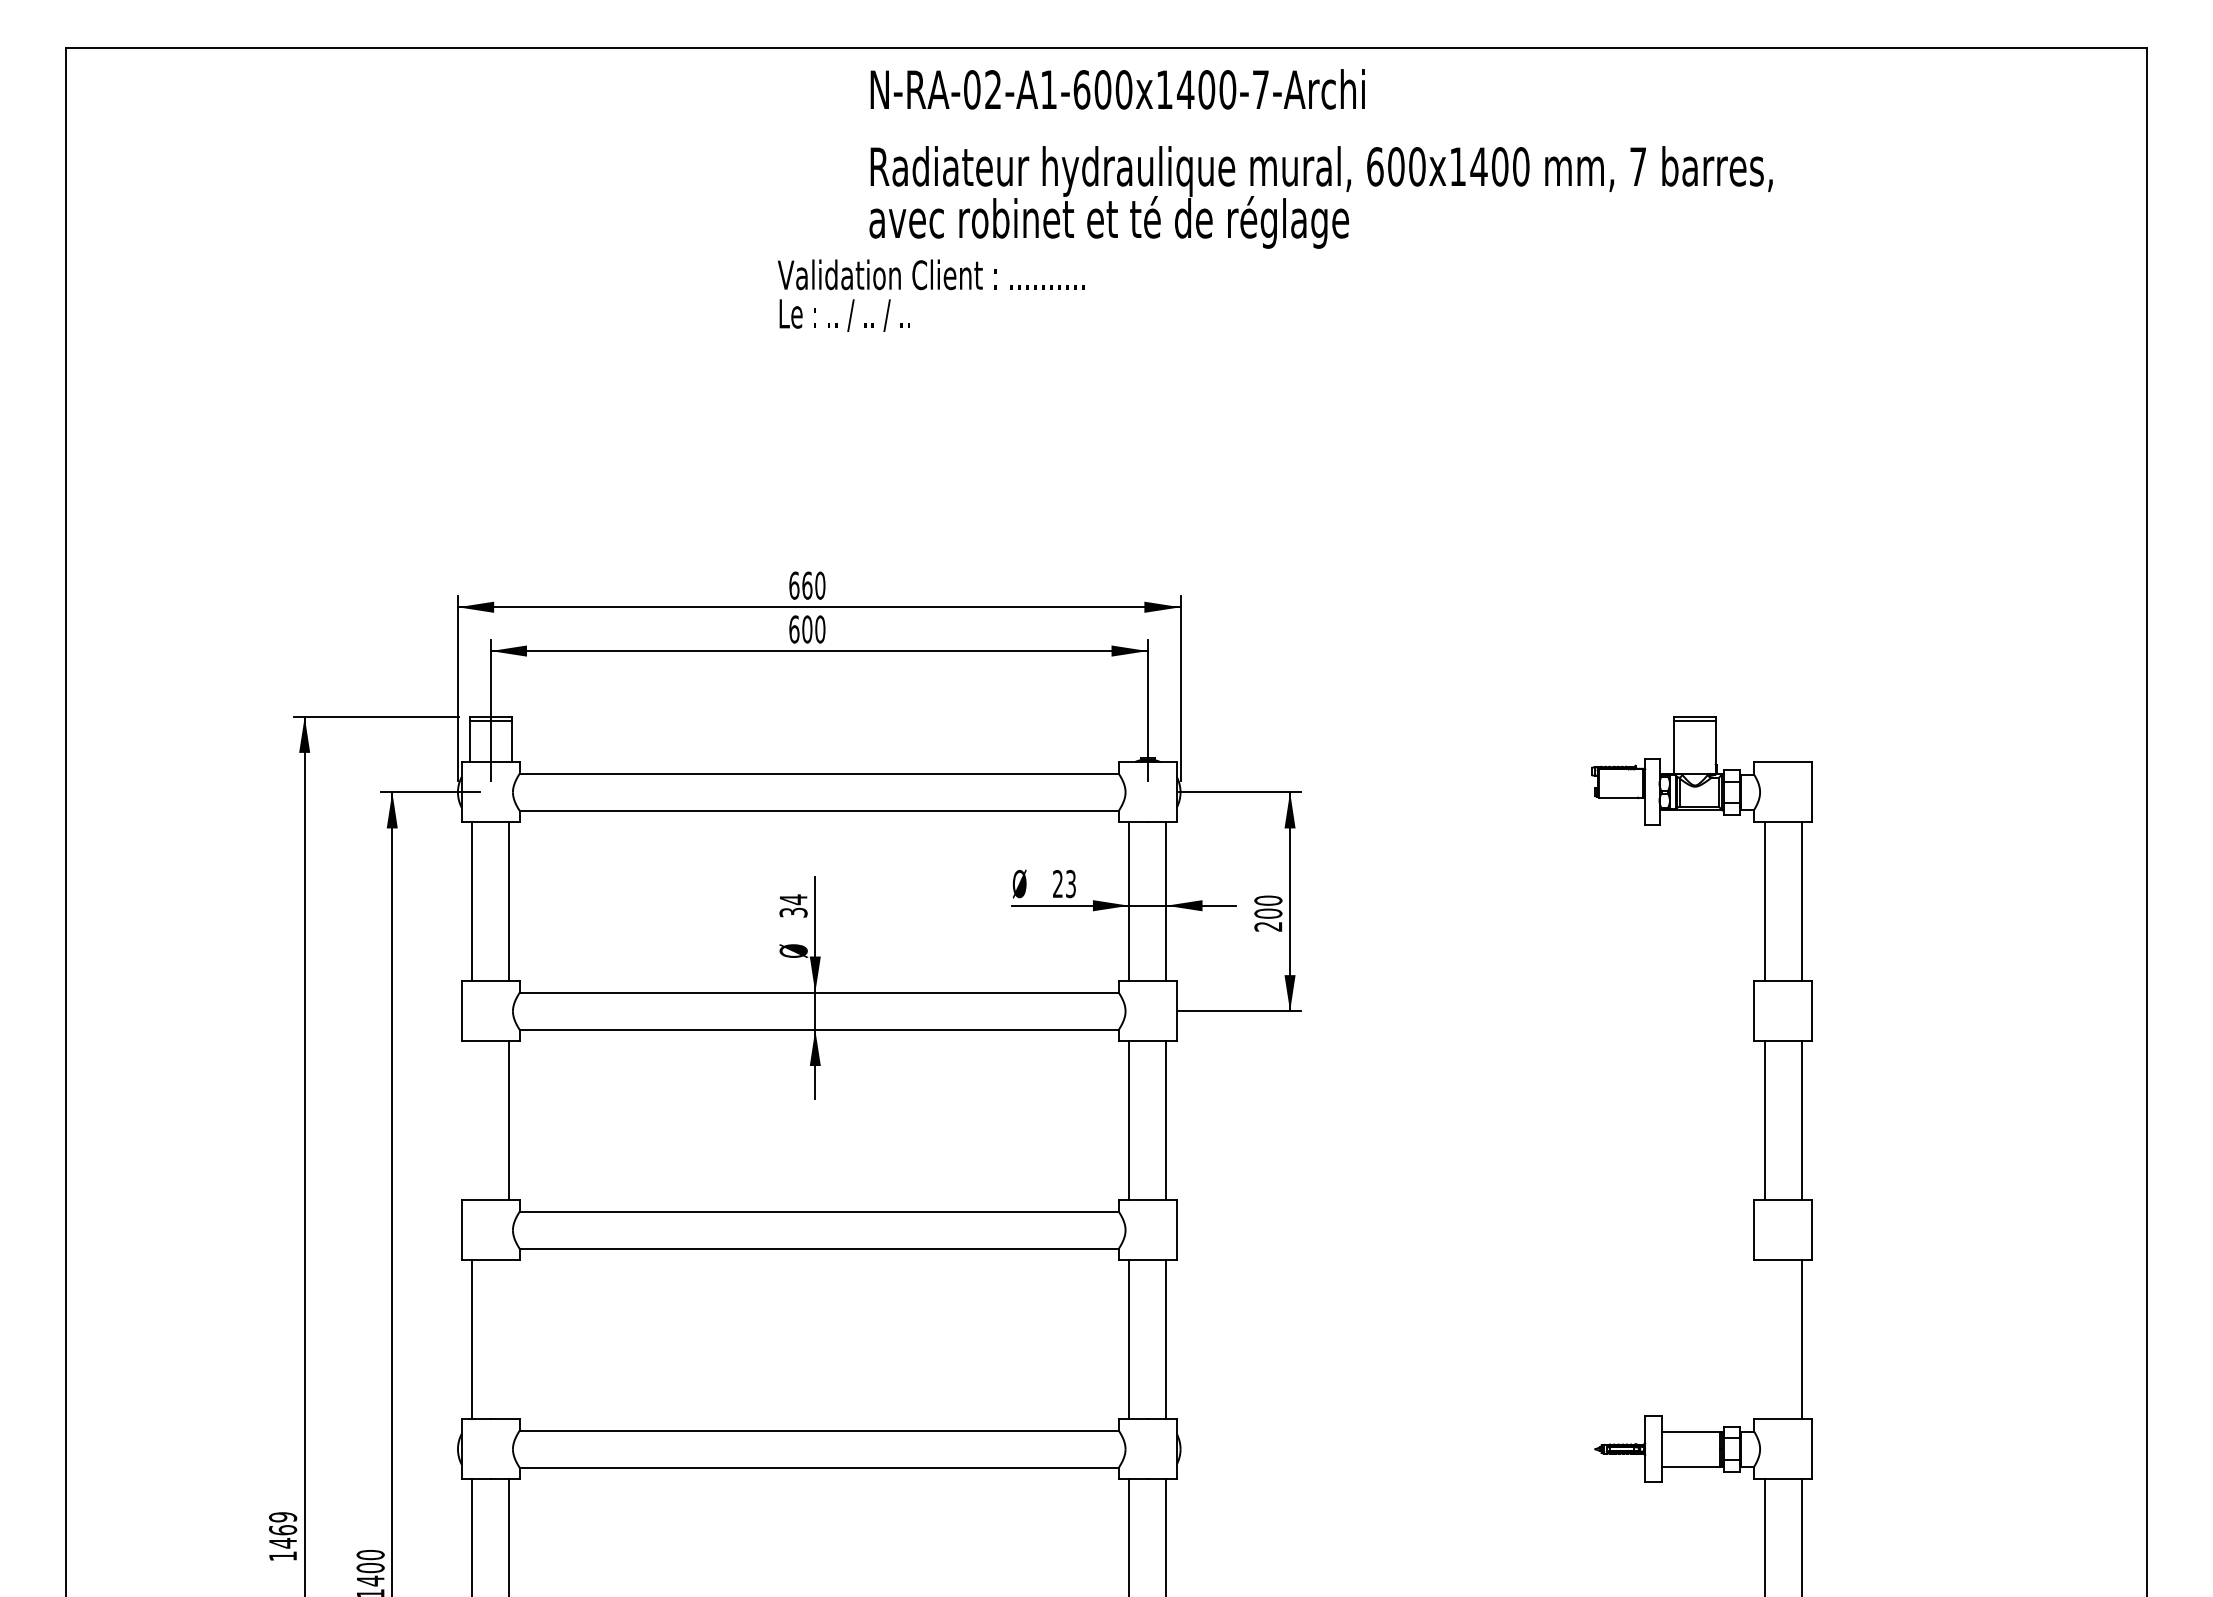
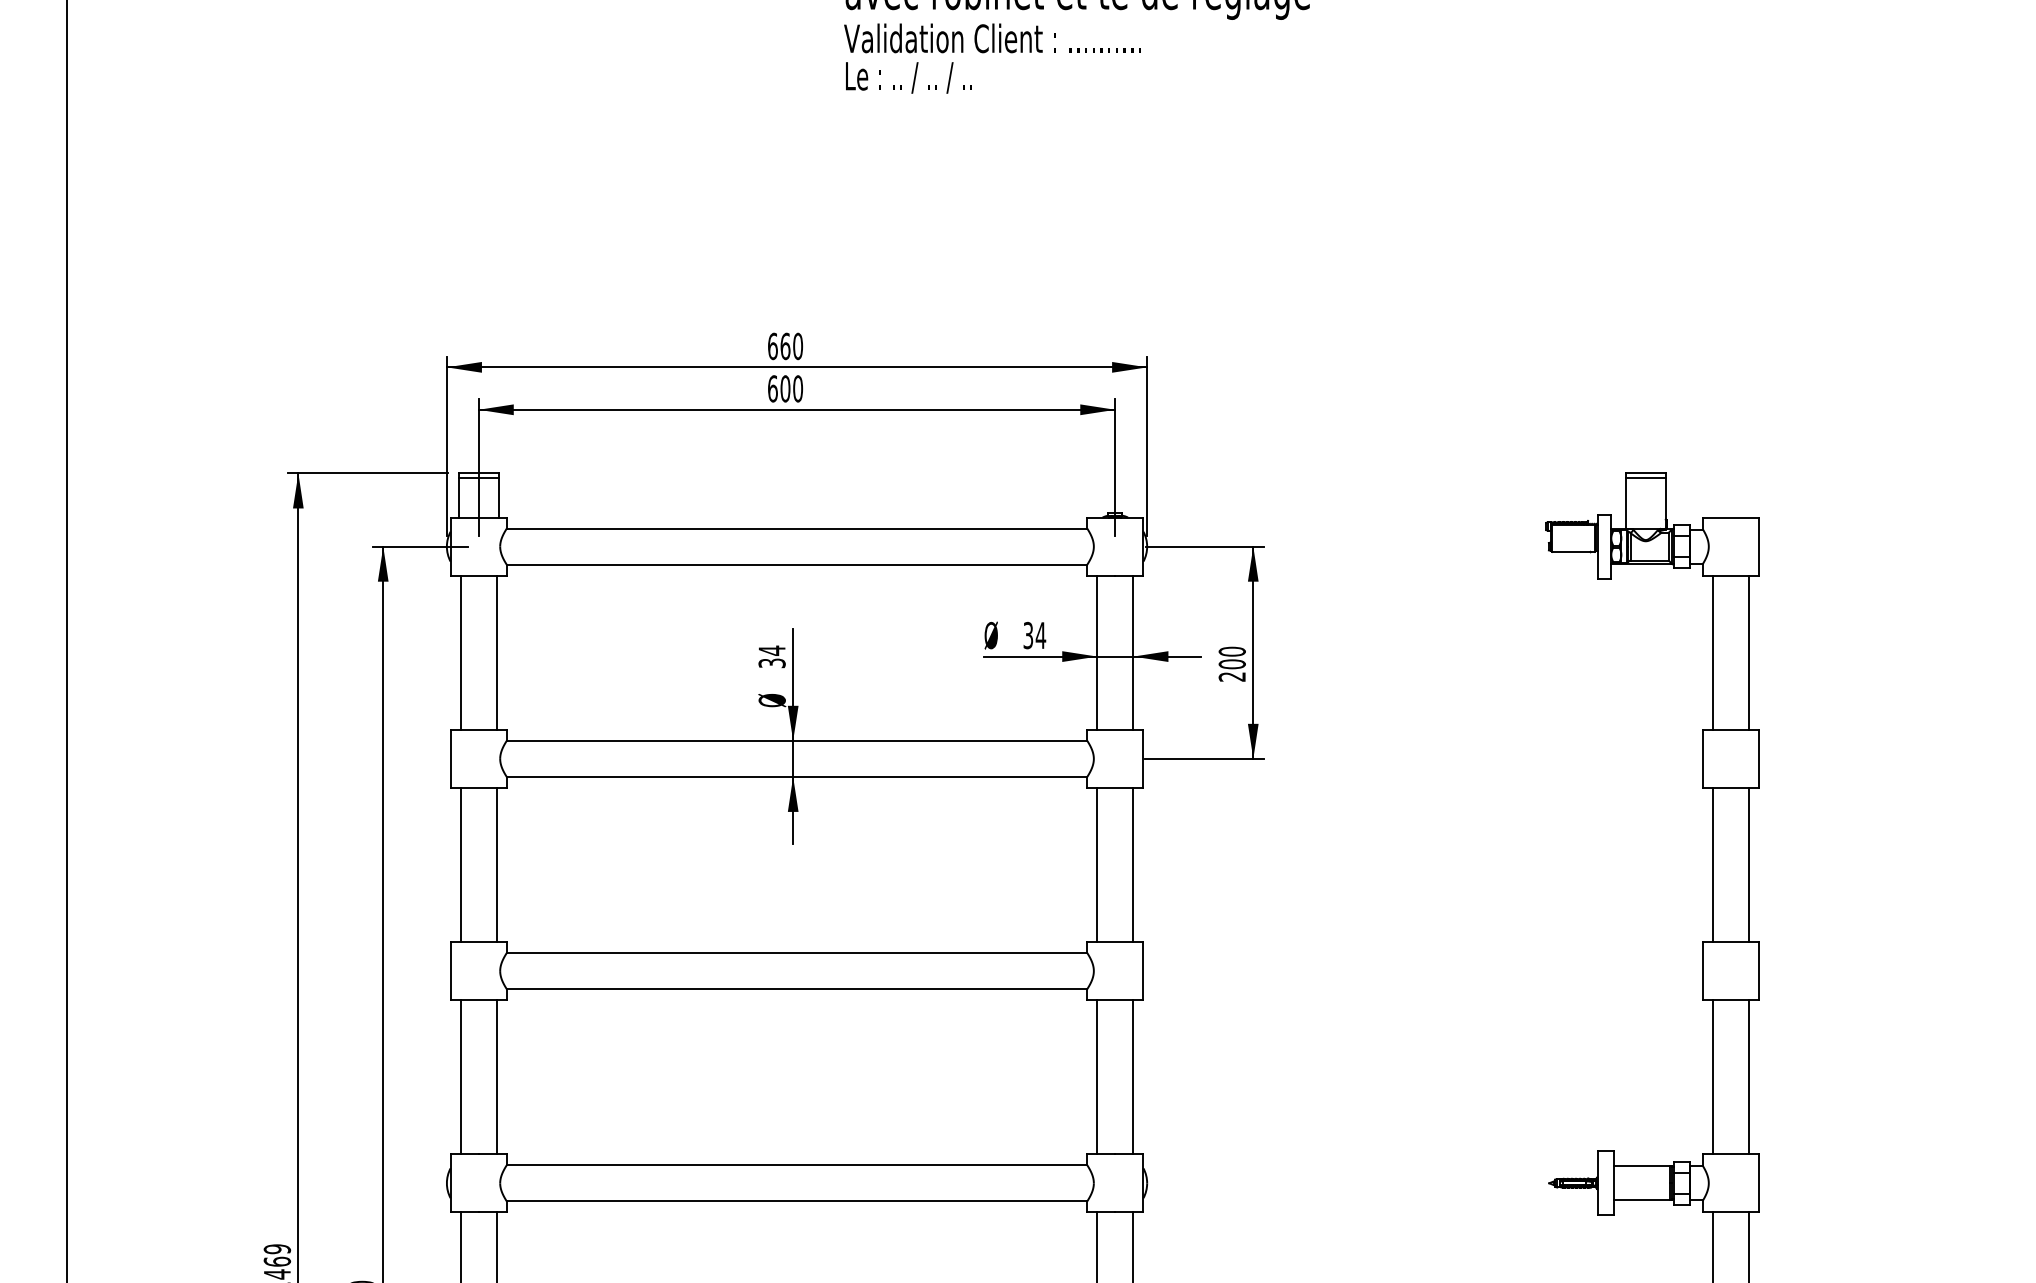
text: (931, 295) -> (993, 58), moved
text: (1064, 883) -> (1034, 635), 23 -> 34
line: (472, 1120) -> (460, 864), added
line: (509, 1339) -> (496, 1076), added
line: (1764, 1339) -> (1713, 1076), added

